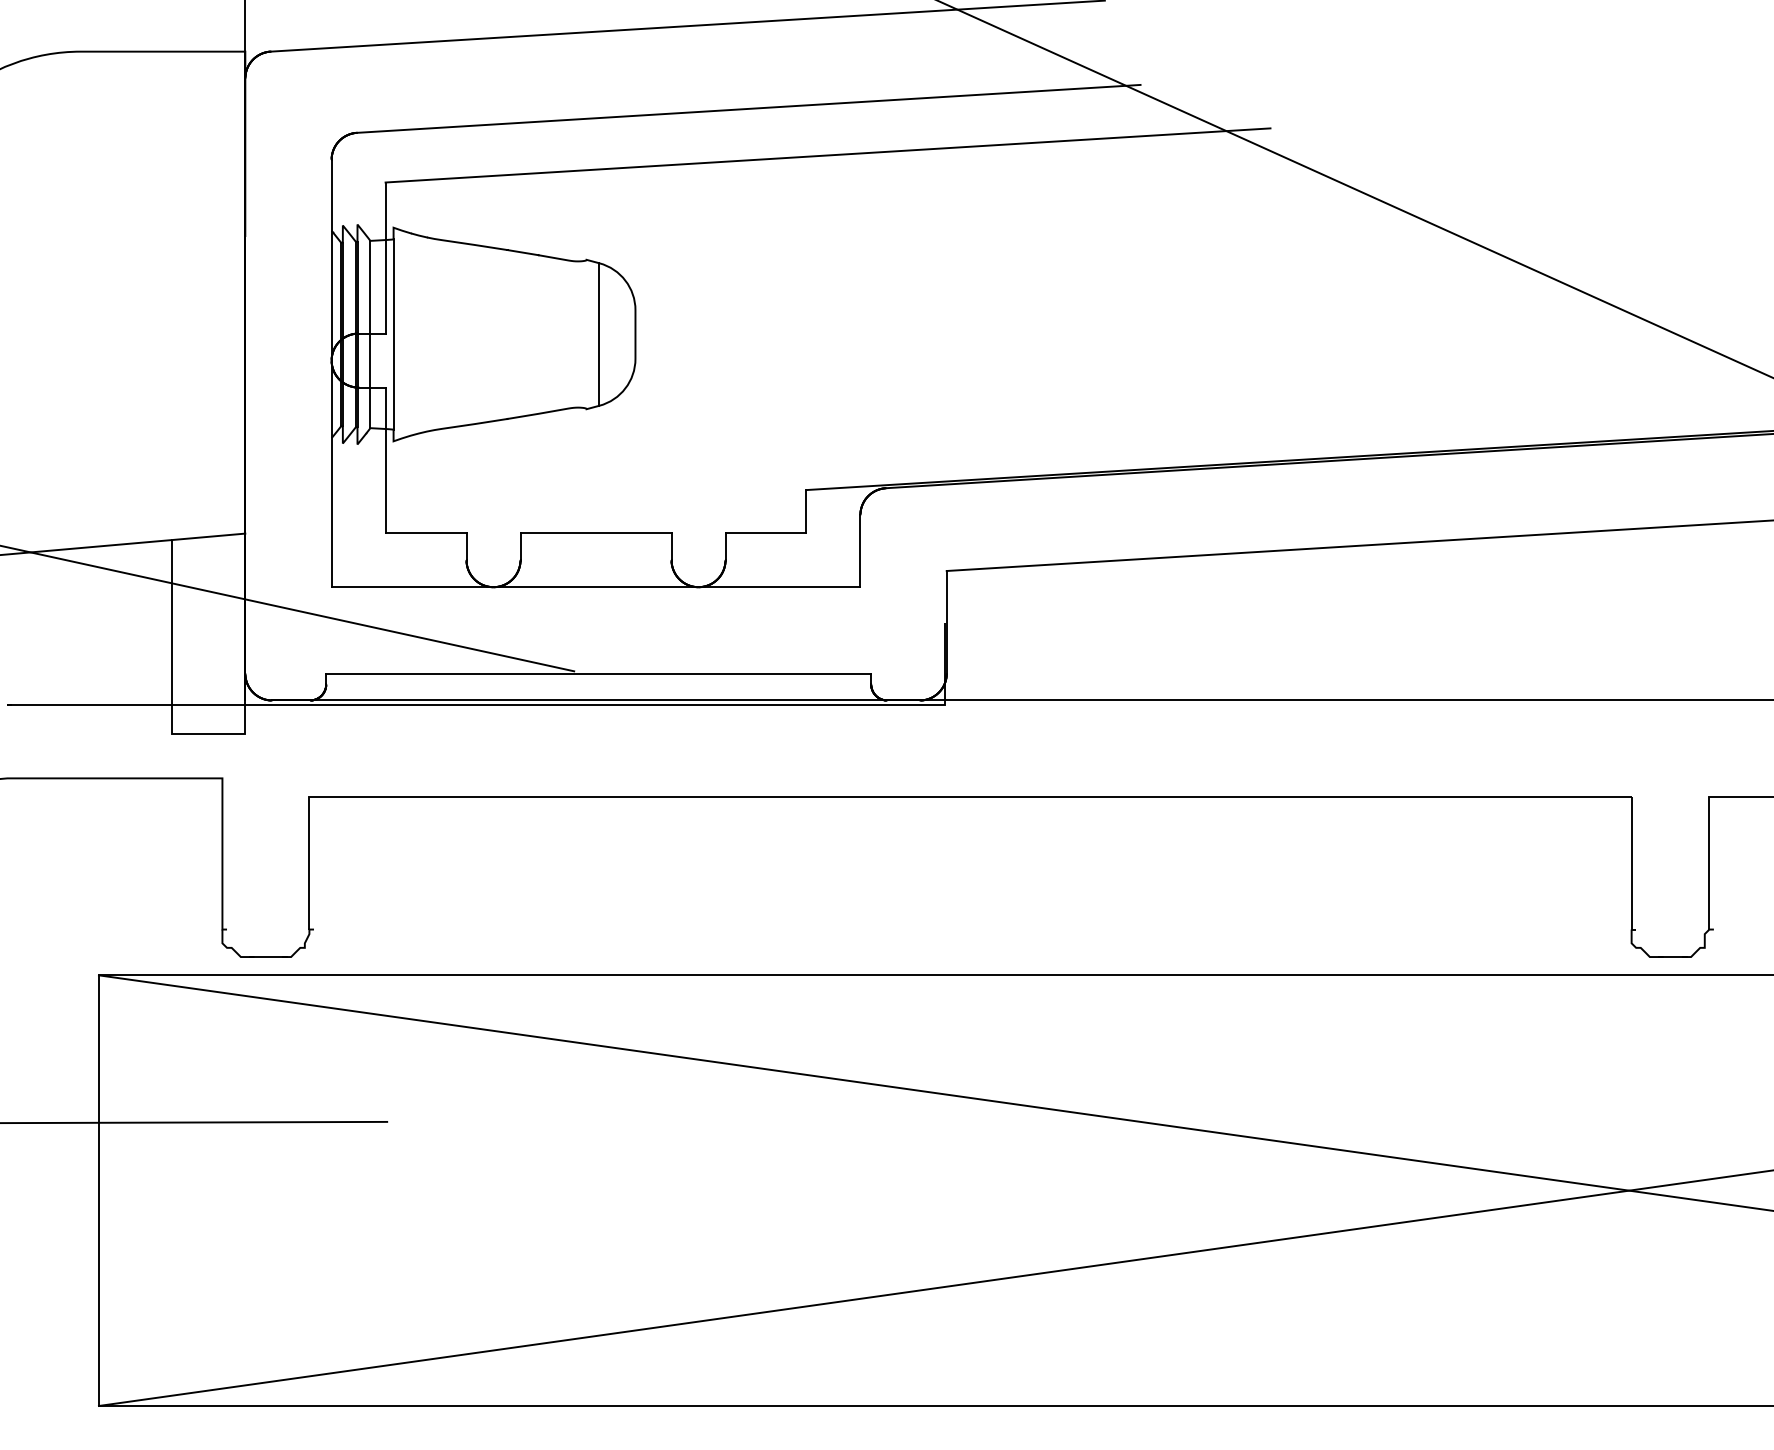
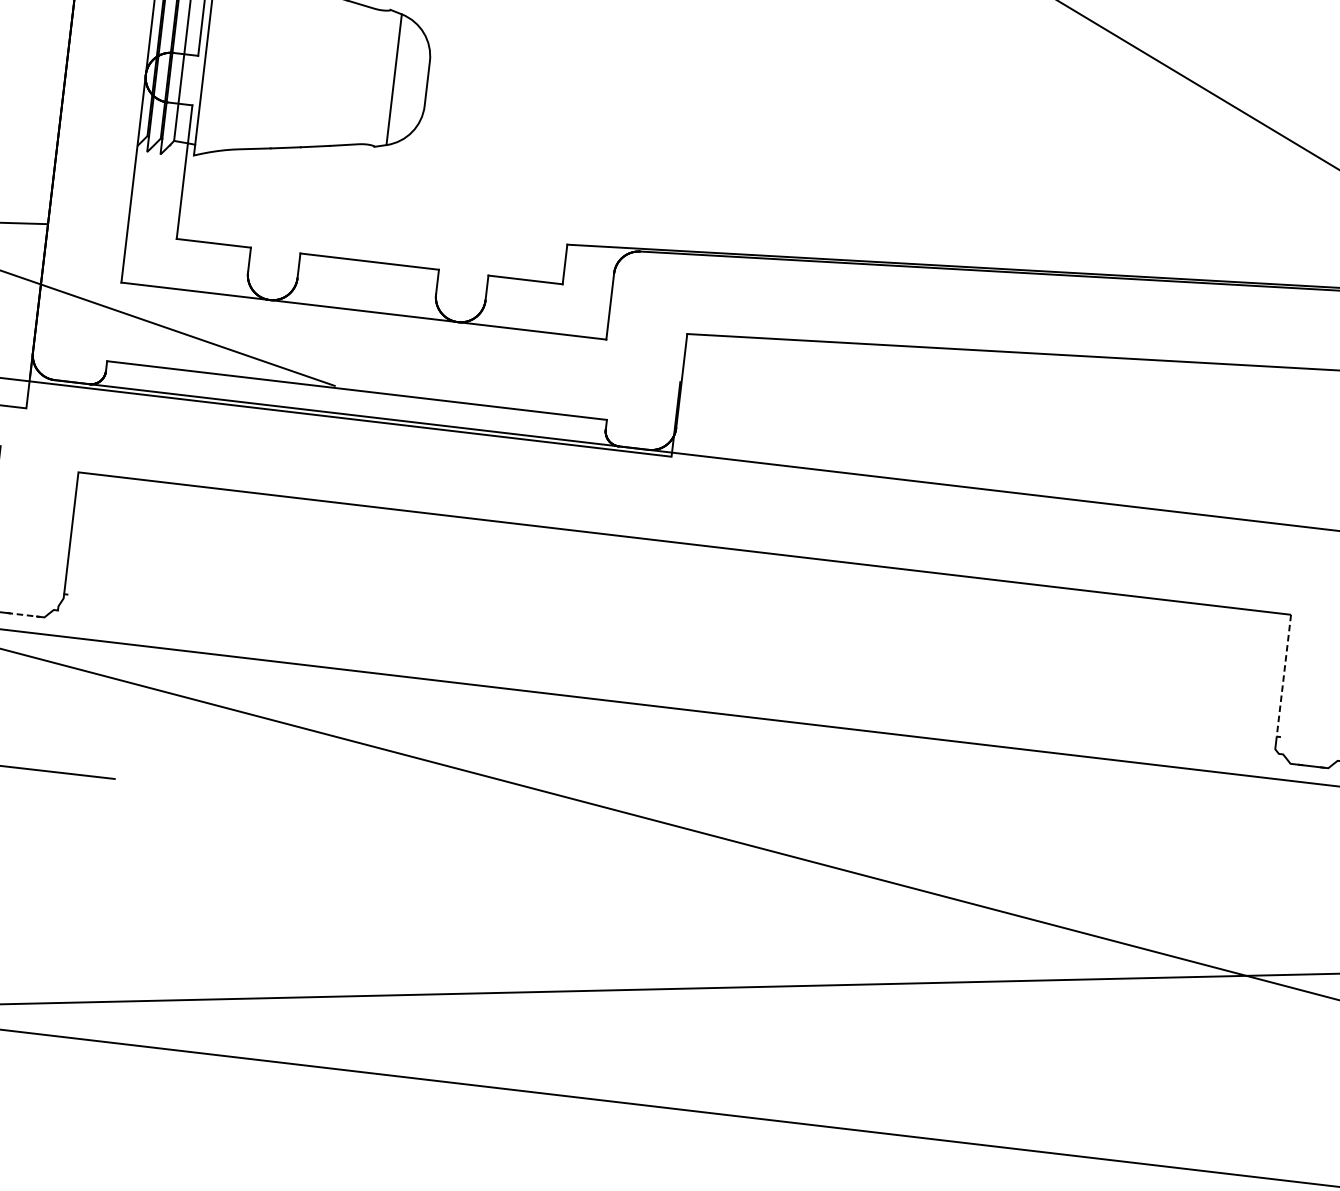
line: (1631, 866) -> (1283, 678), solid -> dashed
line: (268, 957) -> (23, 615), solid -> dashed

